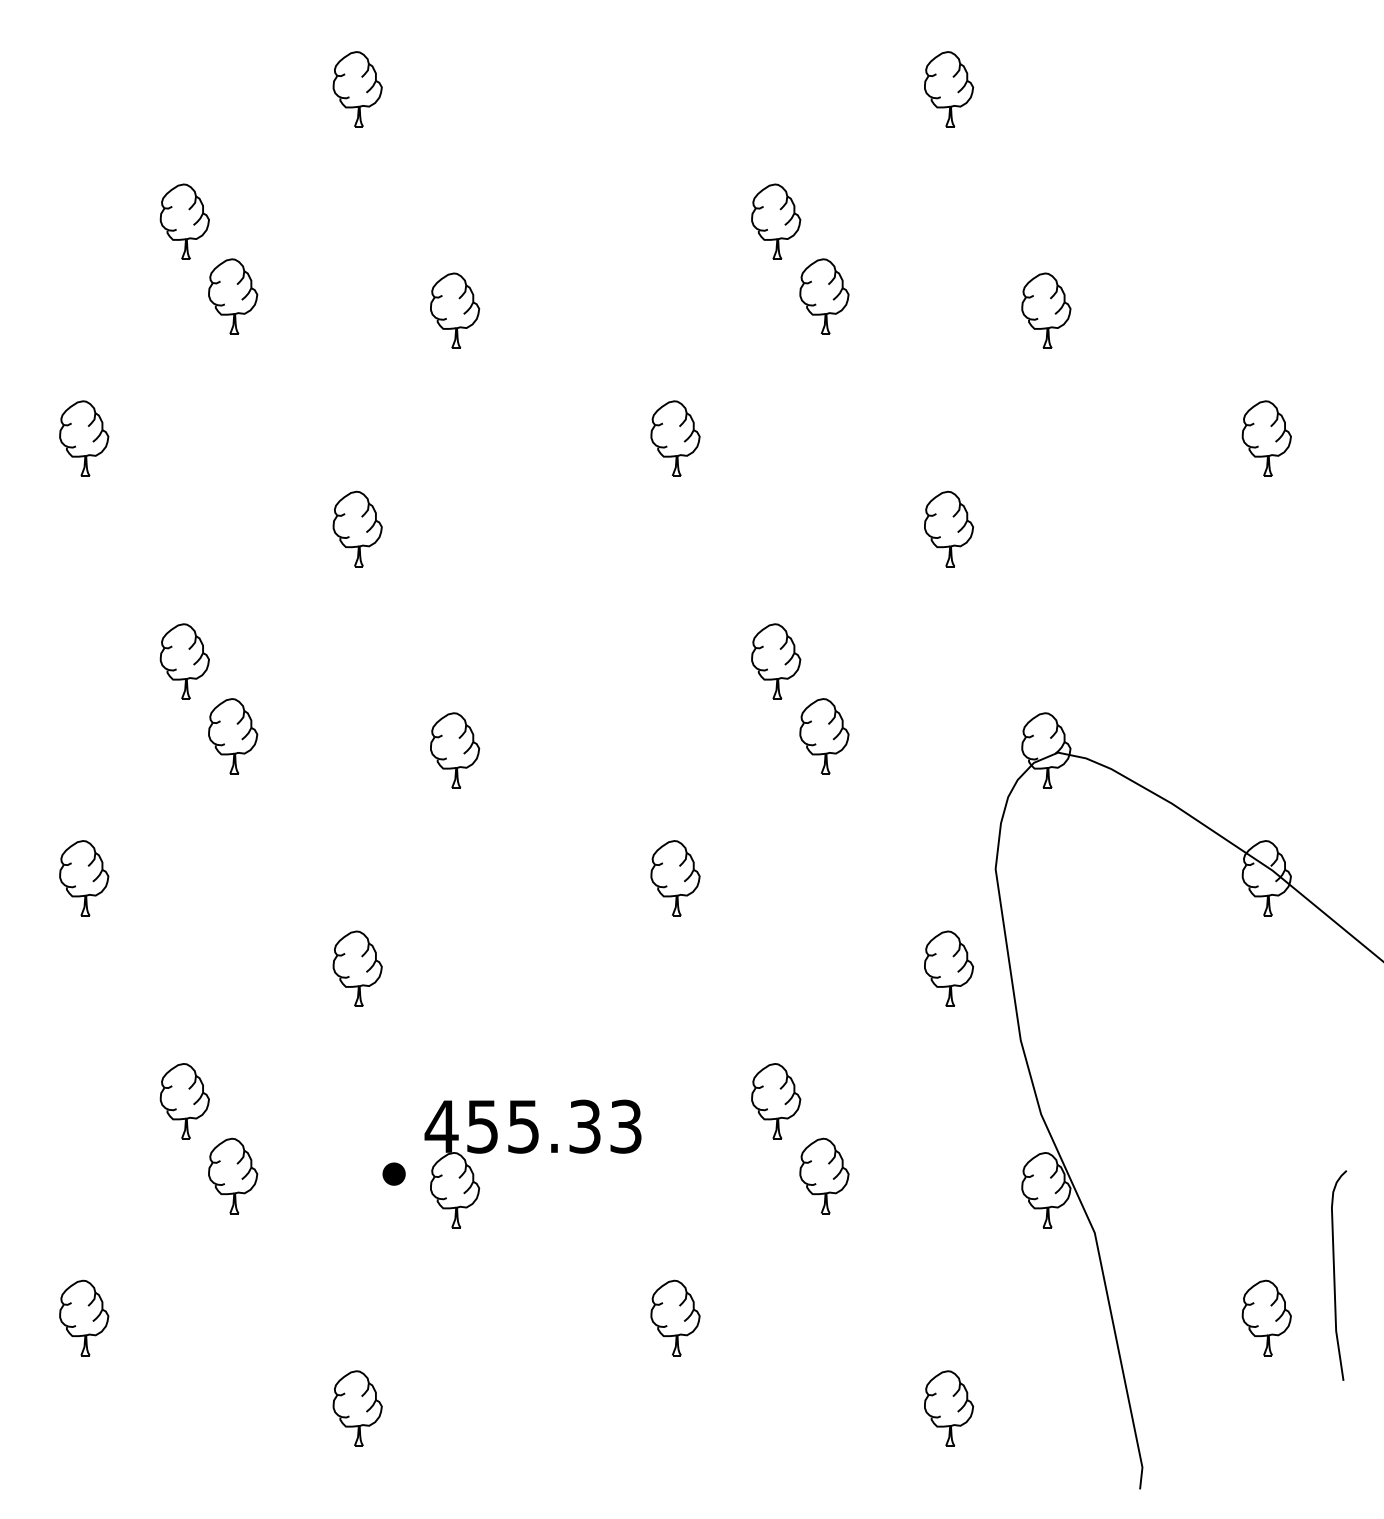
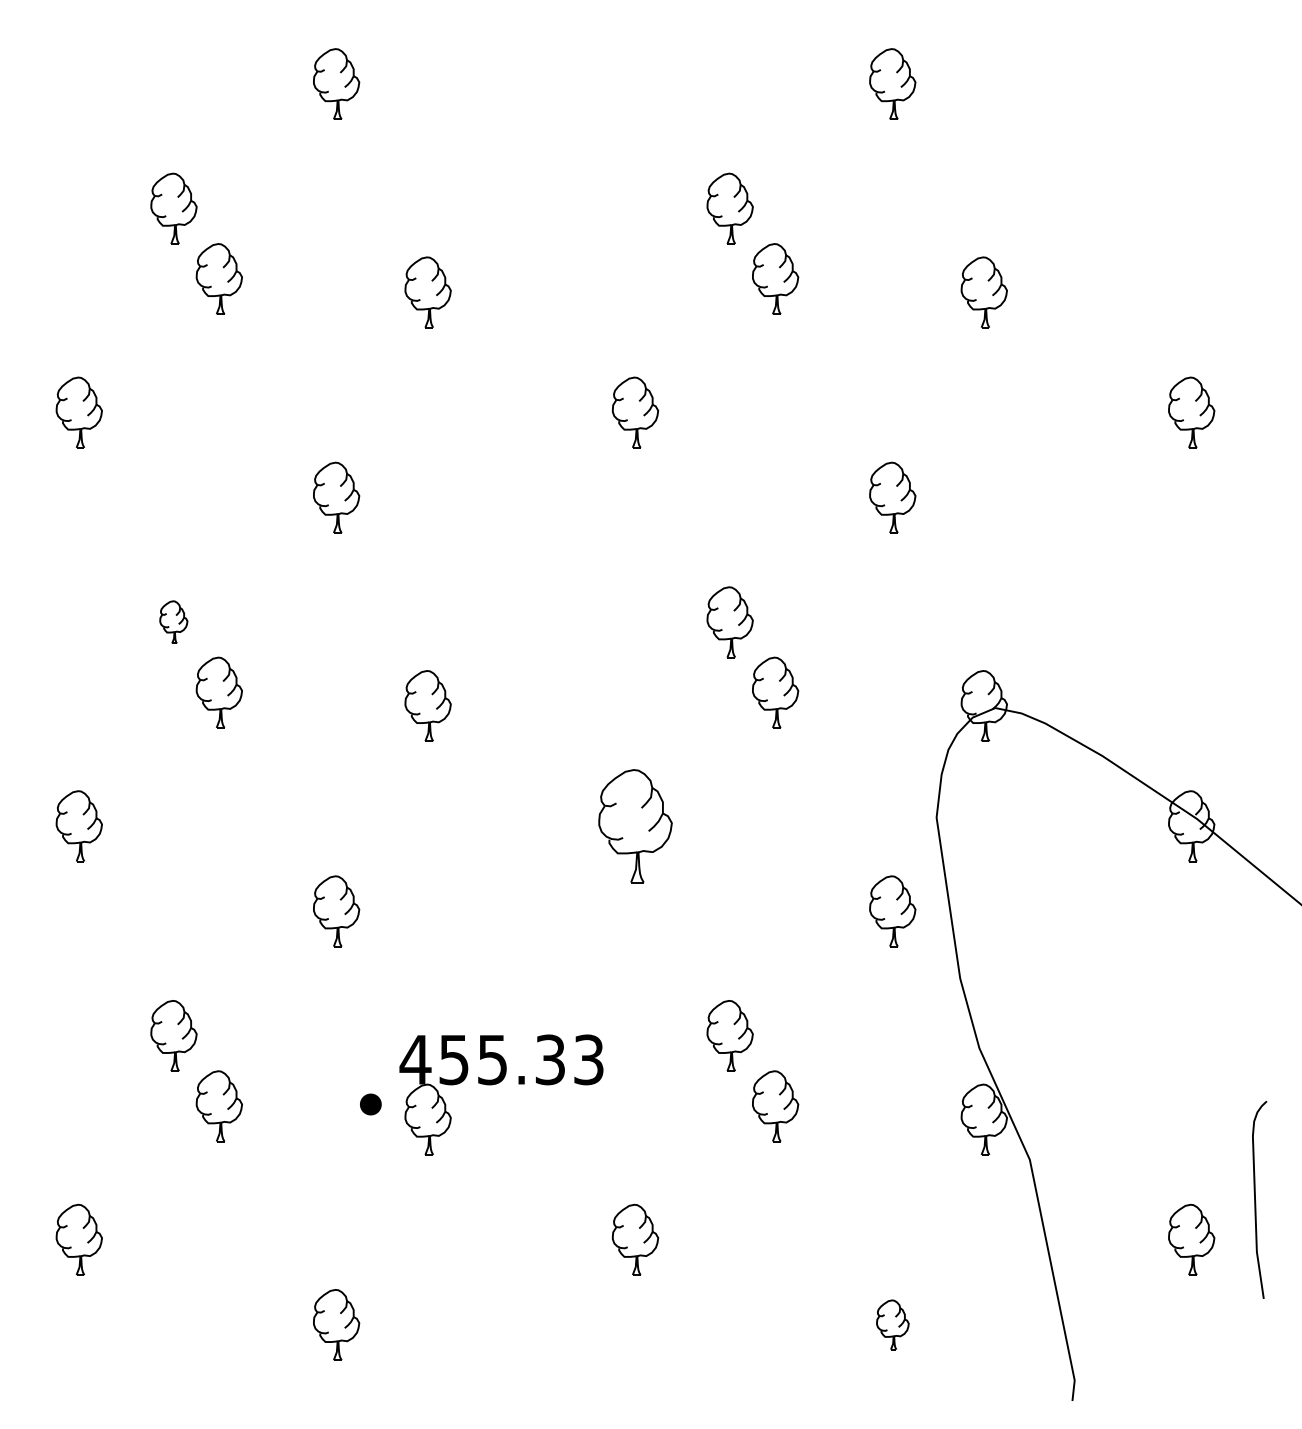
part: (184, 661) -> (173, 622), size x0.6
part: (675, 878) -> (635, 826), size x1.6
part: (949, 1408) -> (893, 1324), size x0.7

